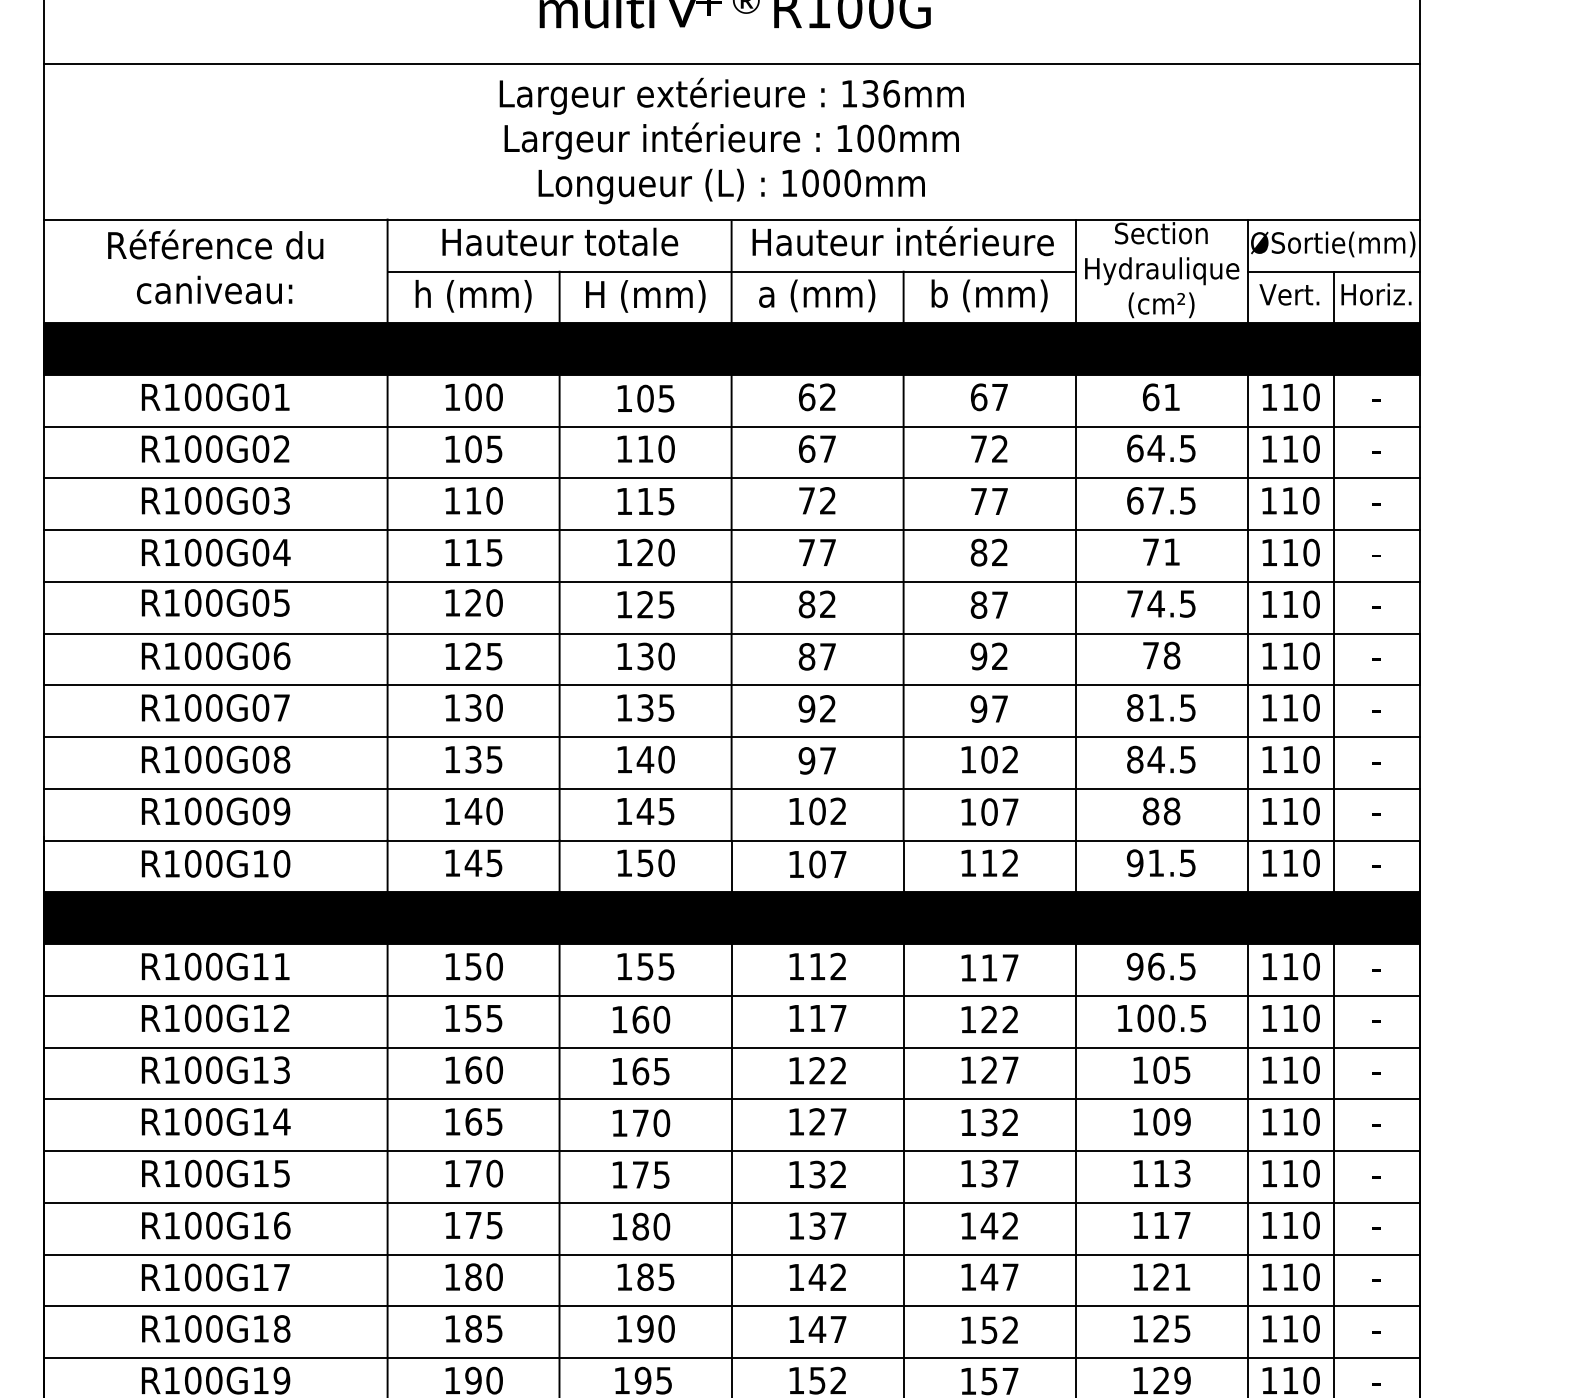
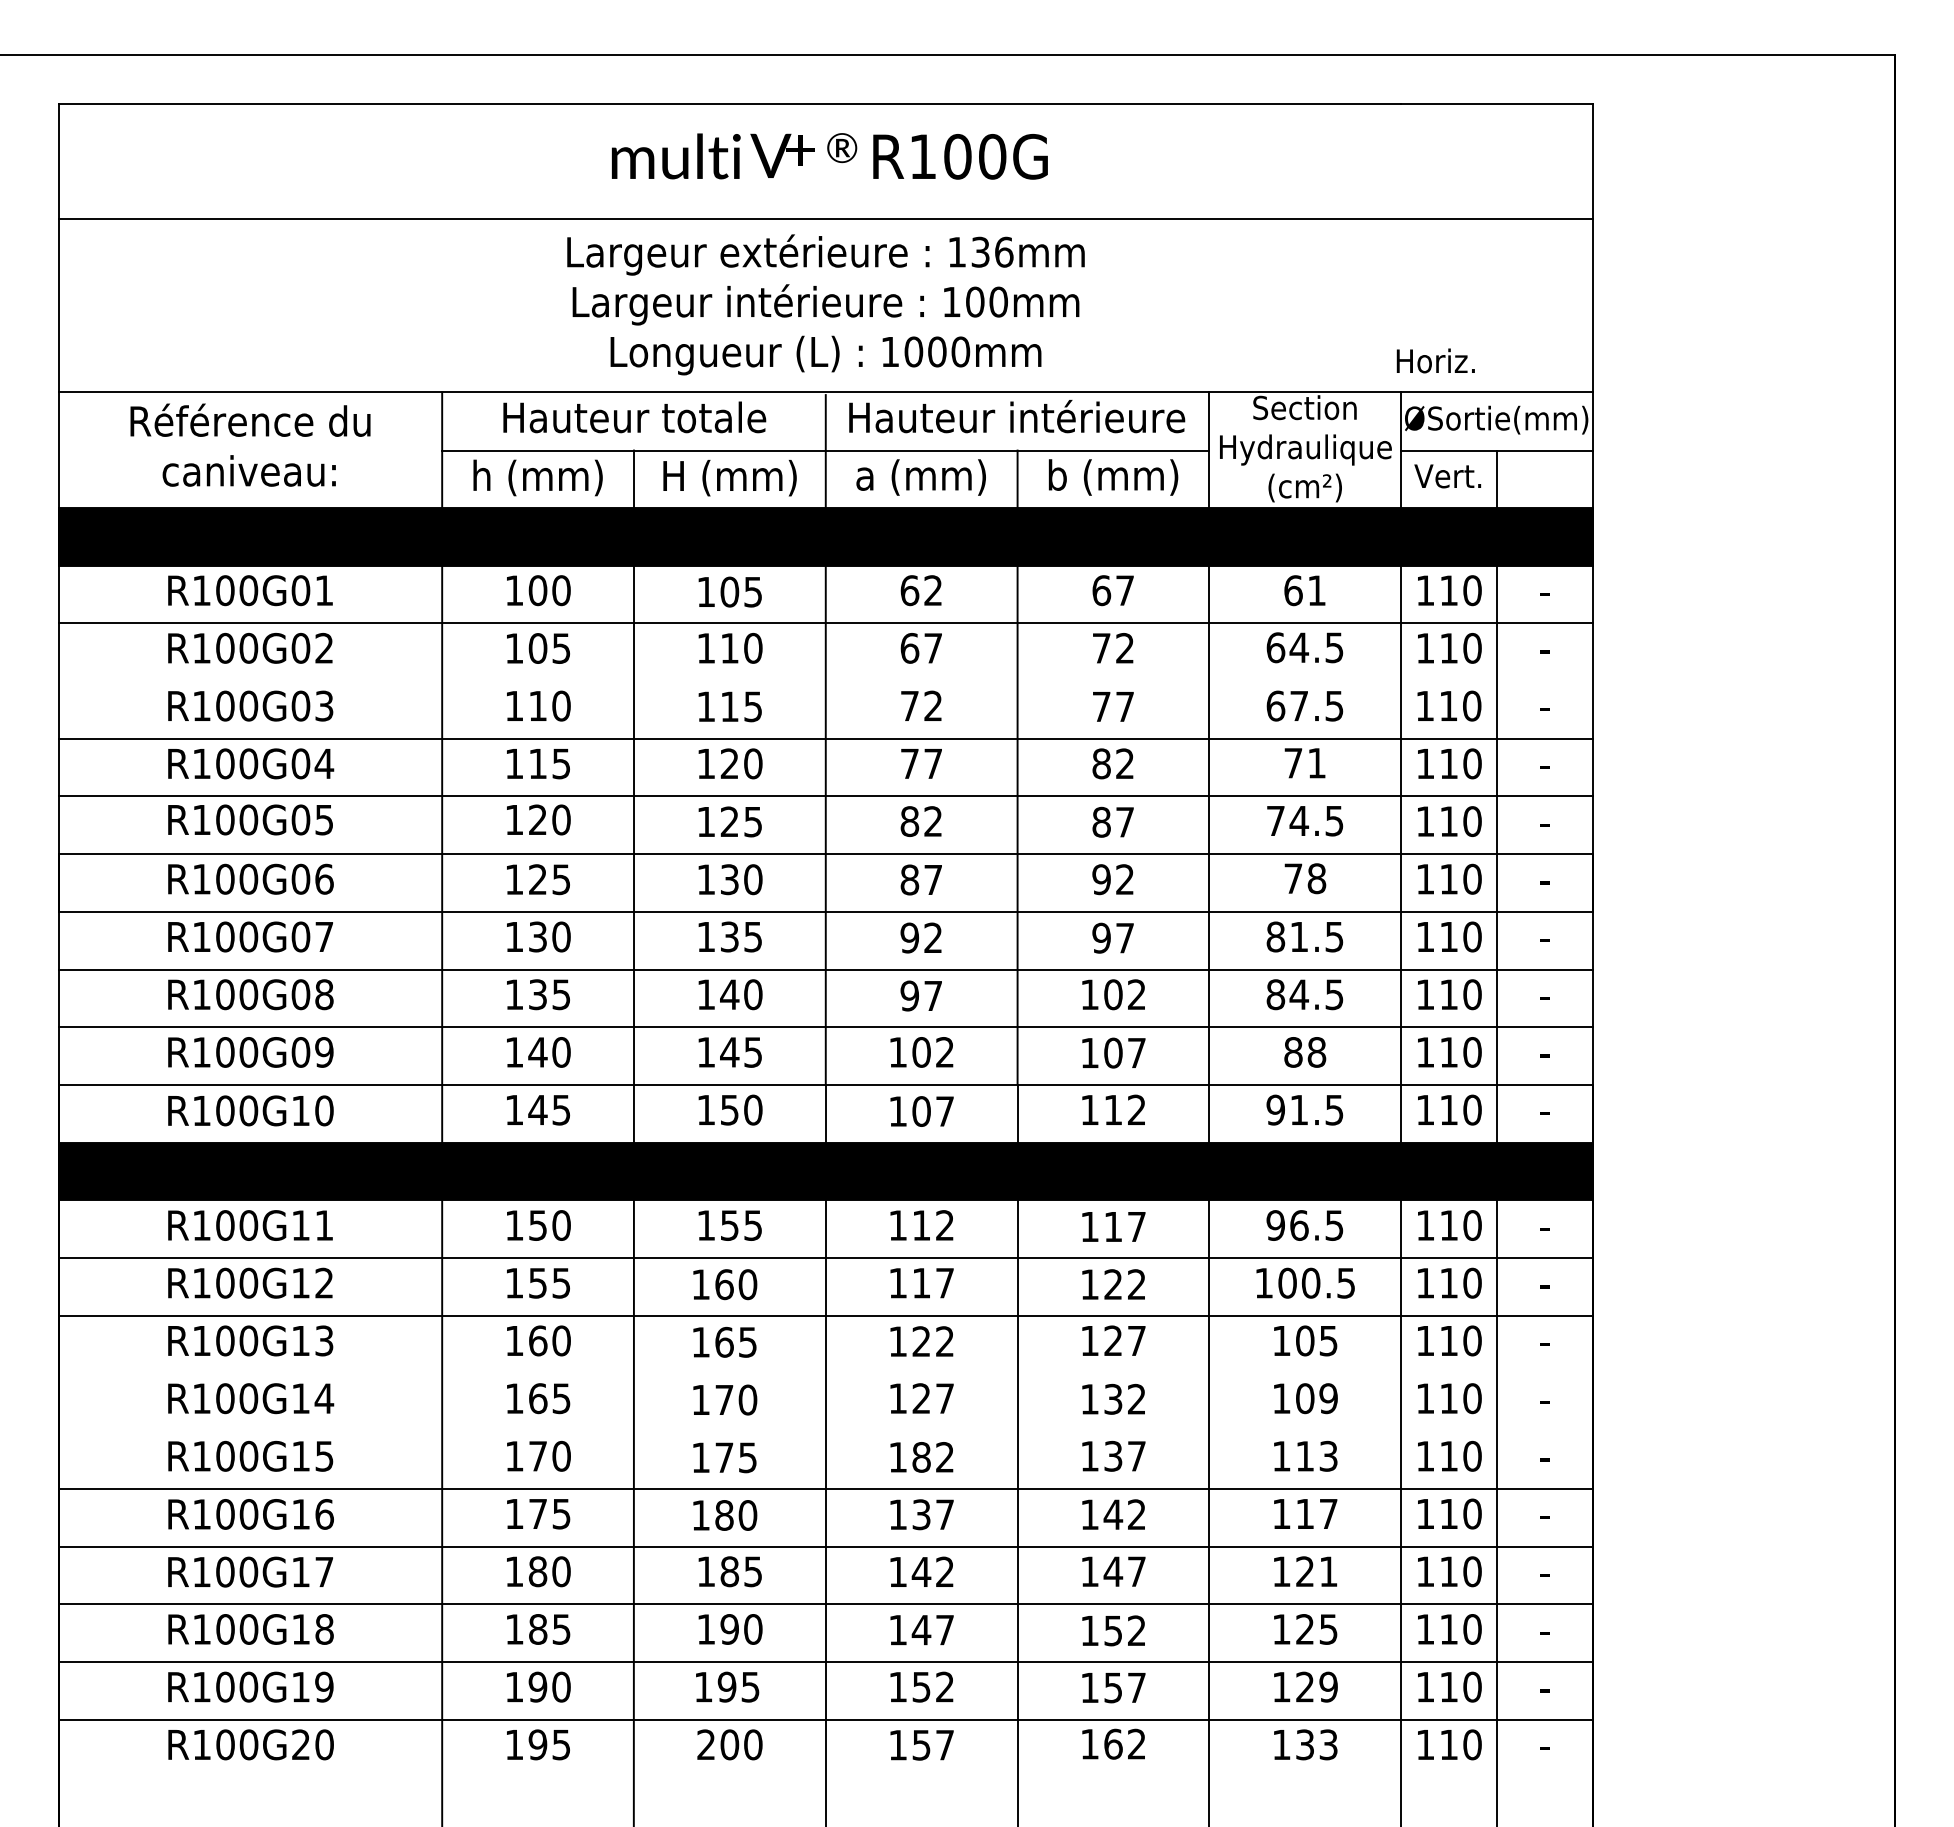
text: (1376, 294) -> (1435, 360), moved
line: (731, 477) -> (825, 680), removed
line: (731, 1099) -> (825, 1373), removed
line: (731, 1151) -> (825, 1431), removed
text: (817, 1174) -> (921, 1457), 132 -> 182

